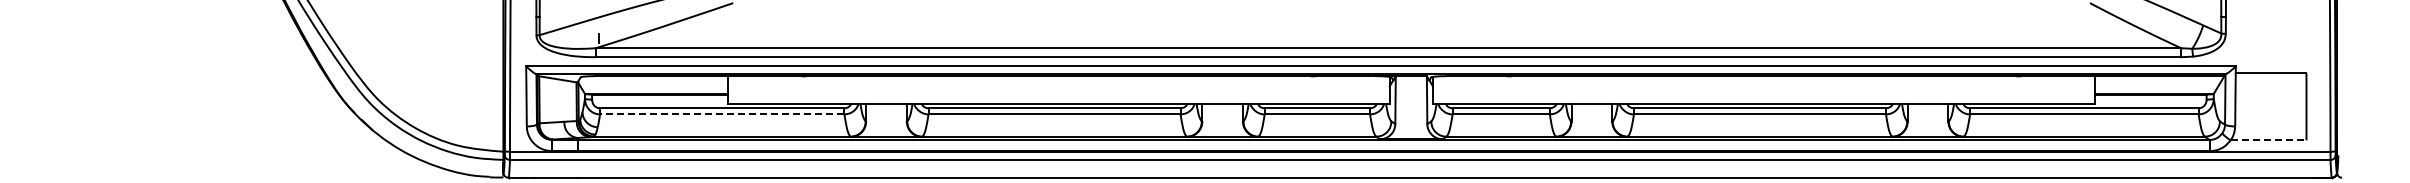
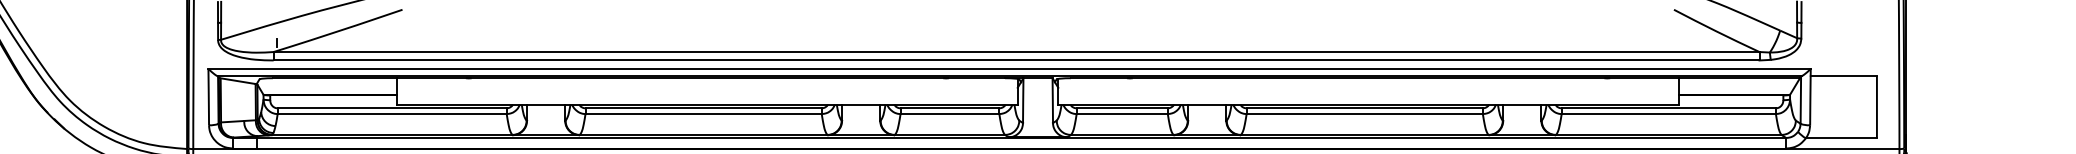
line: (721, 114) -> (391, 114), dashed -> solid
line: (2268, 140) -> (1841, 138), dashed -> solid

